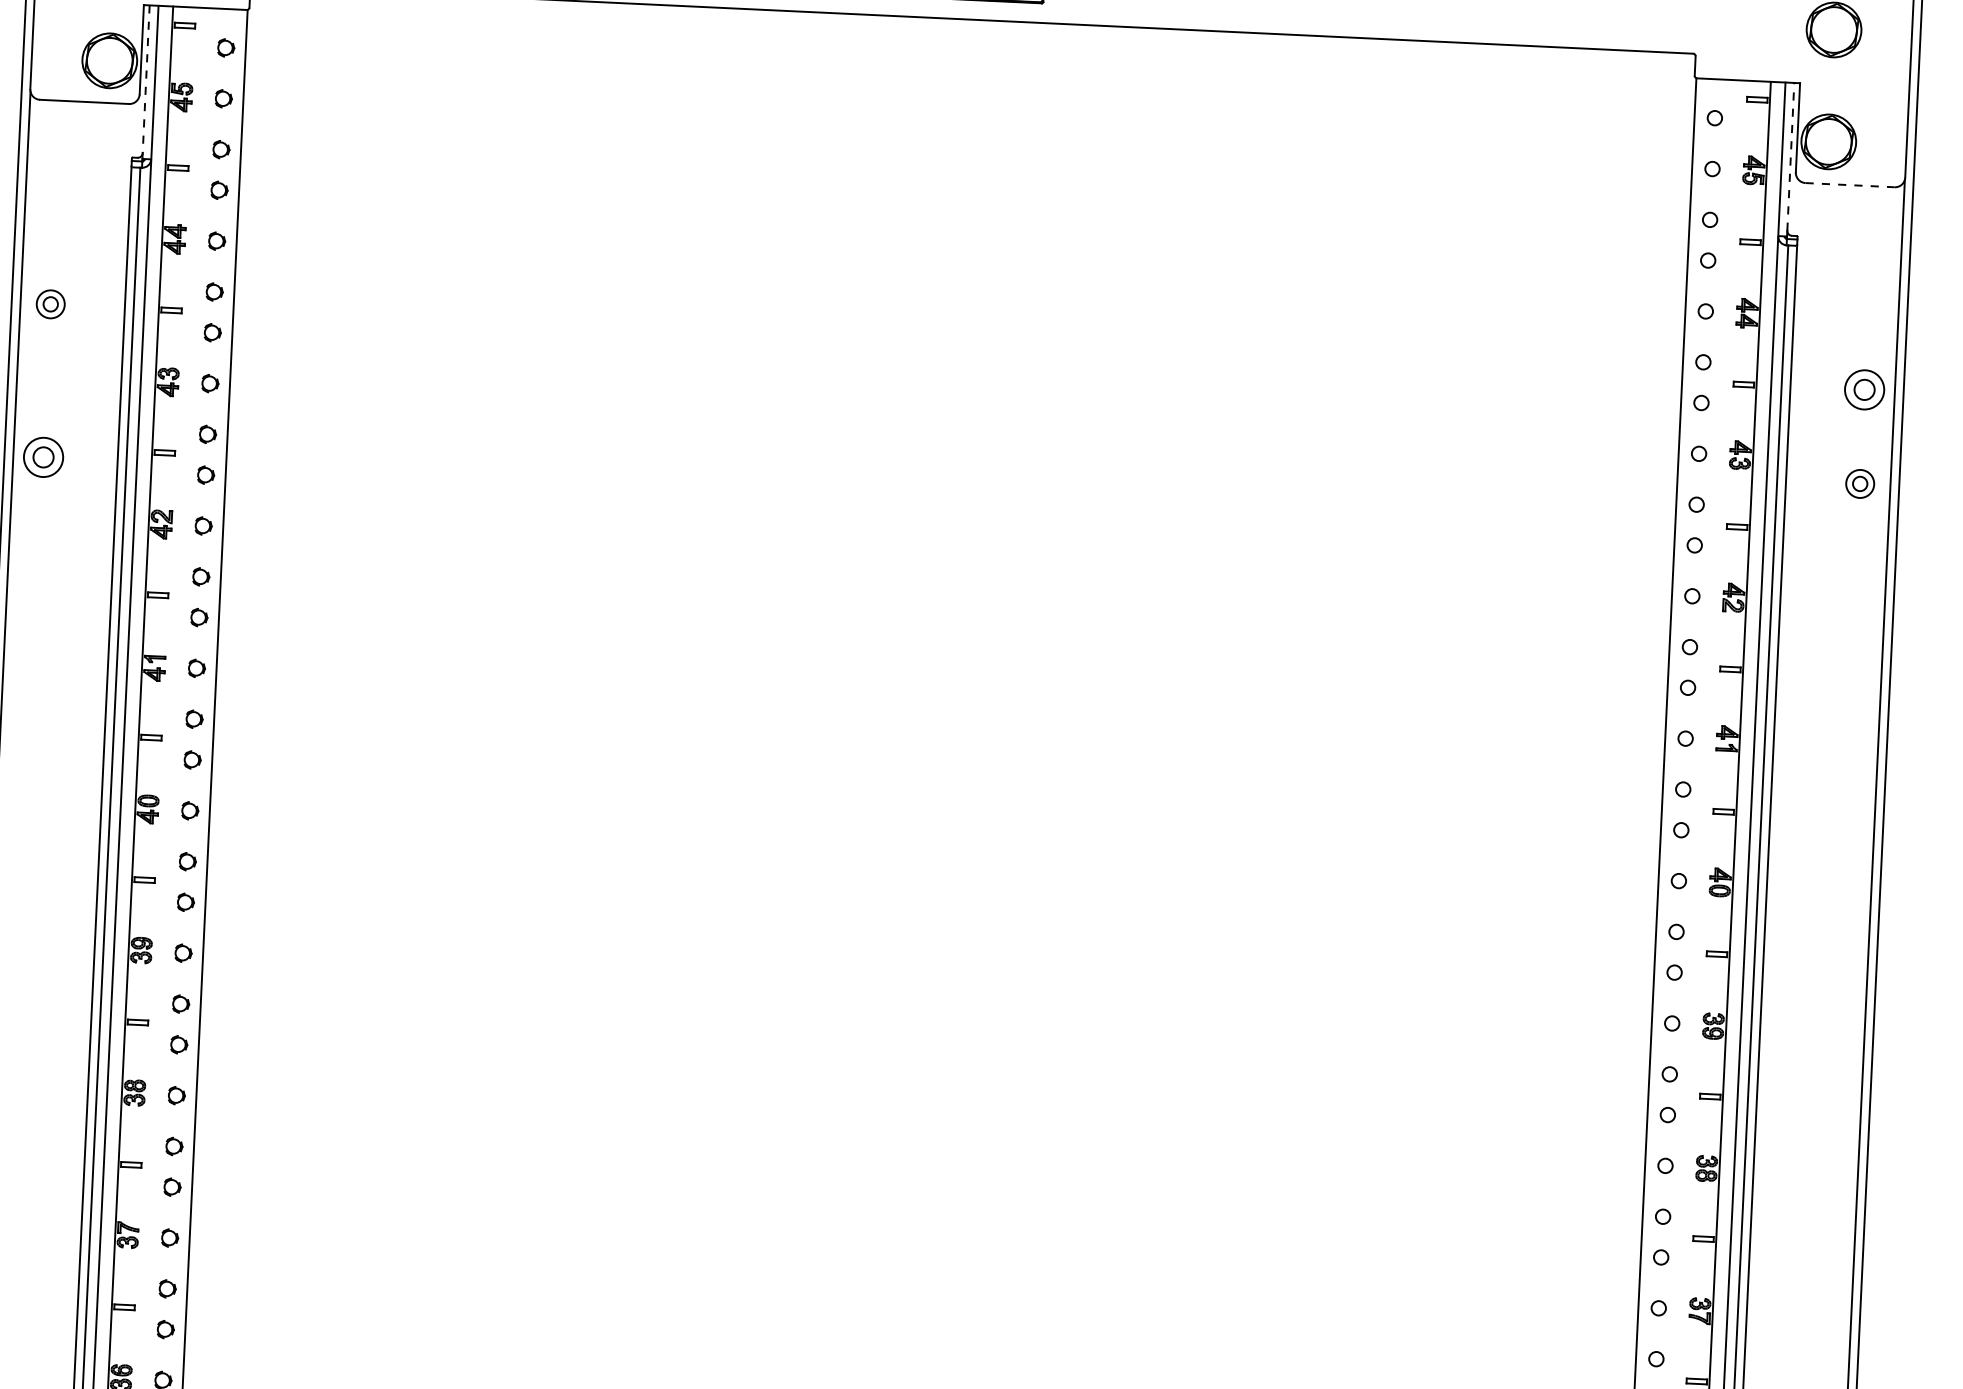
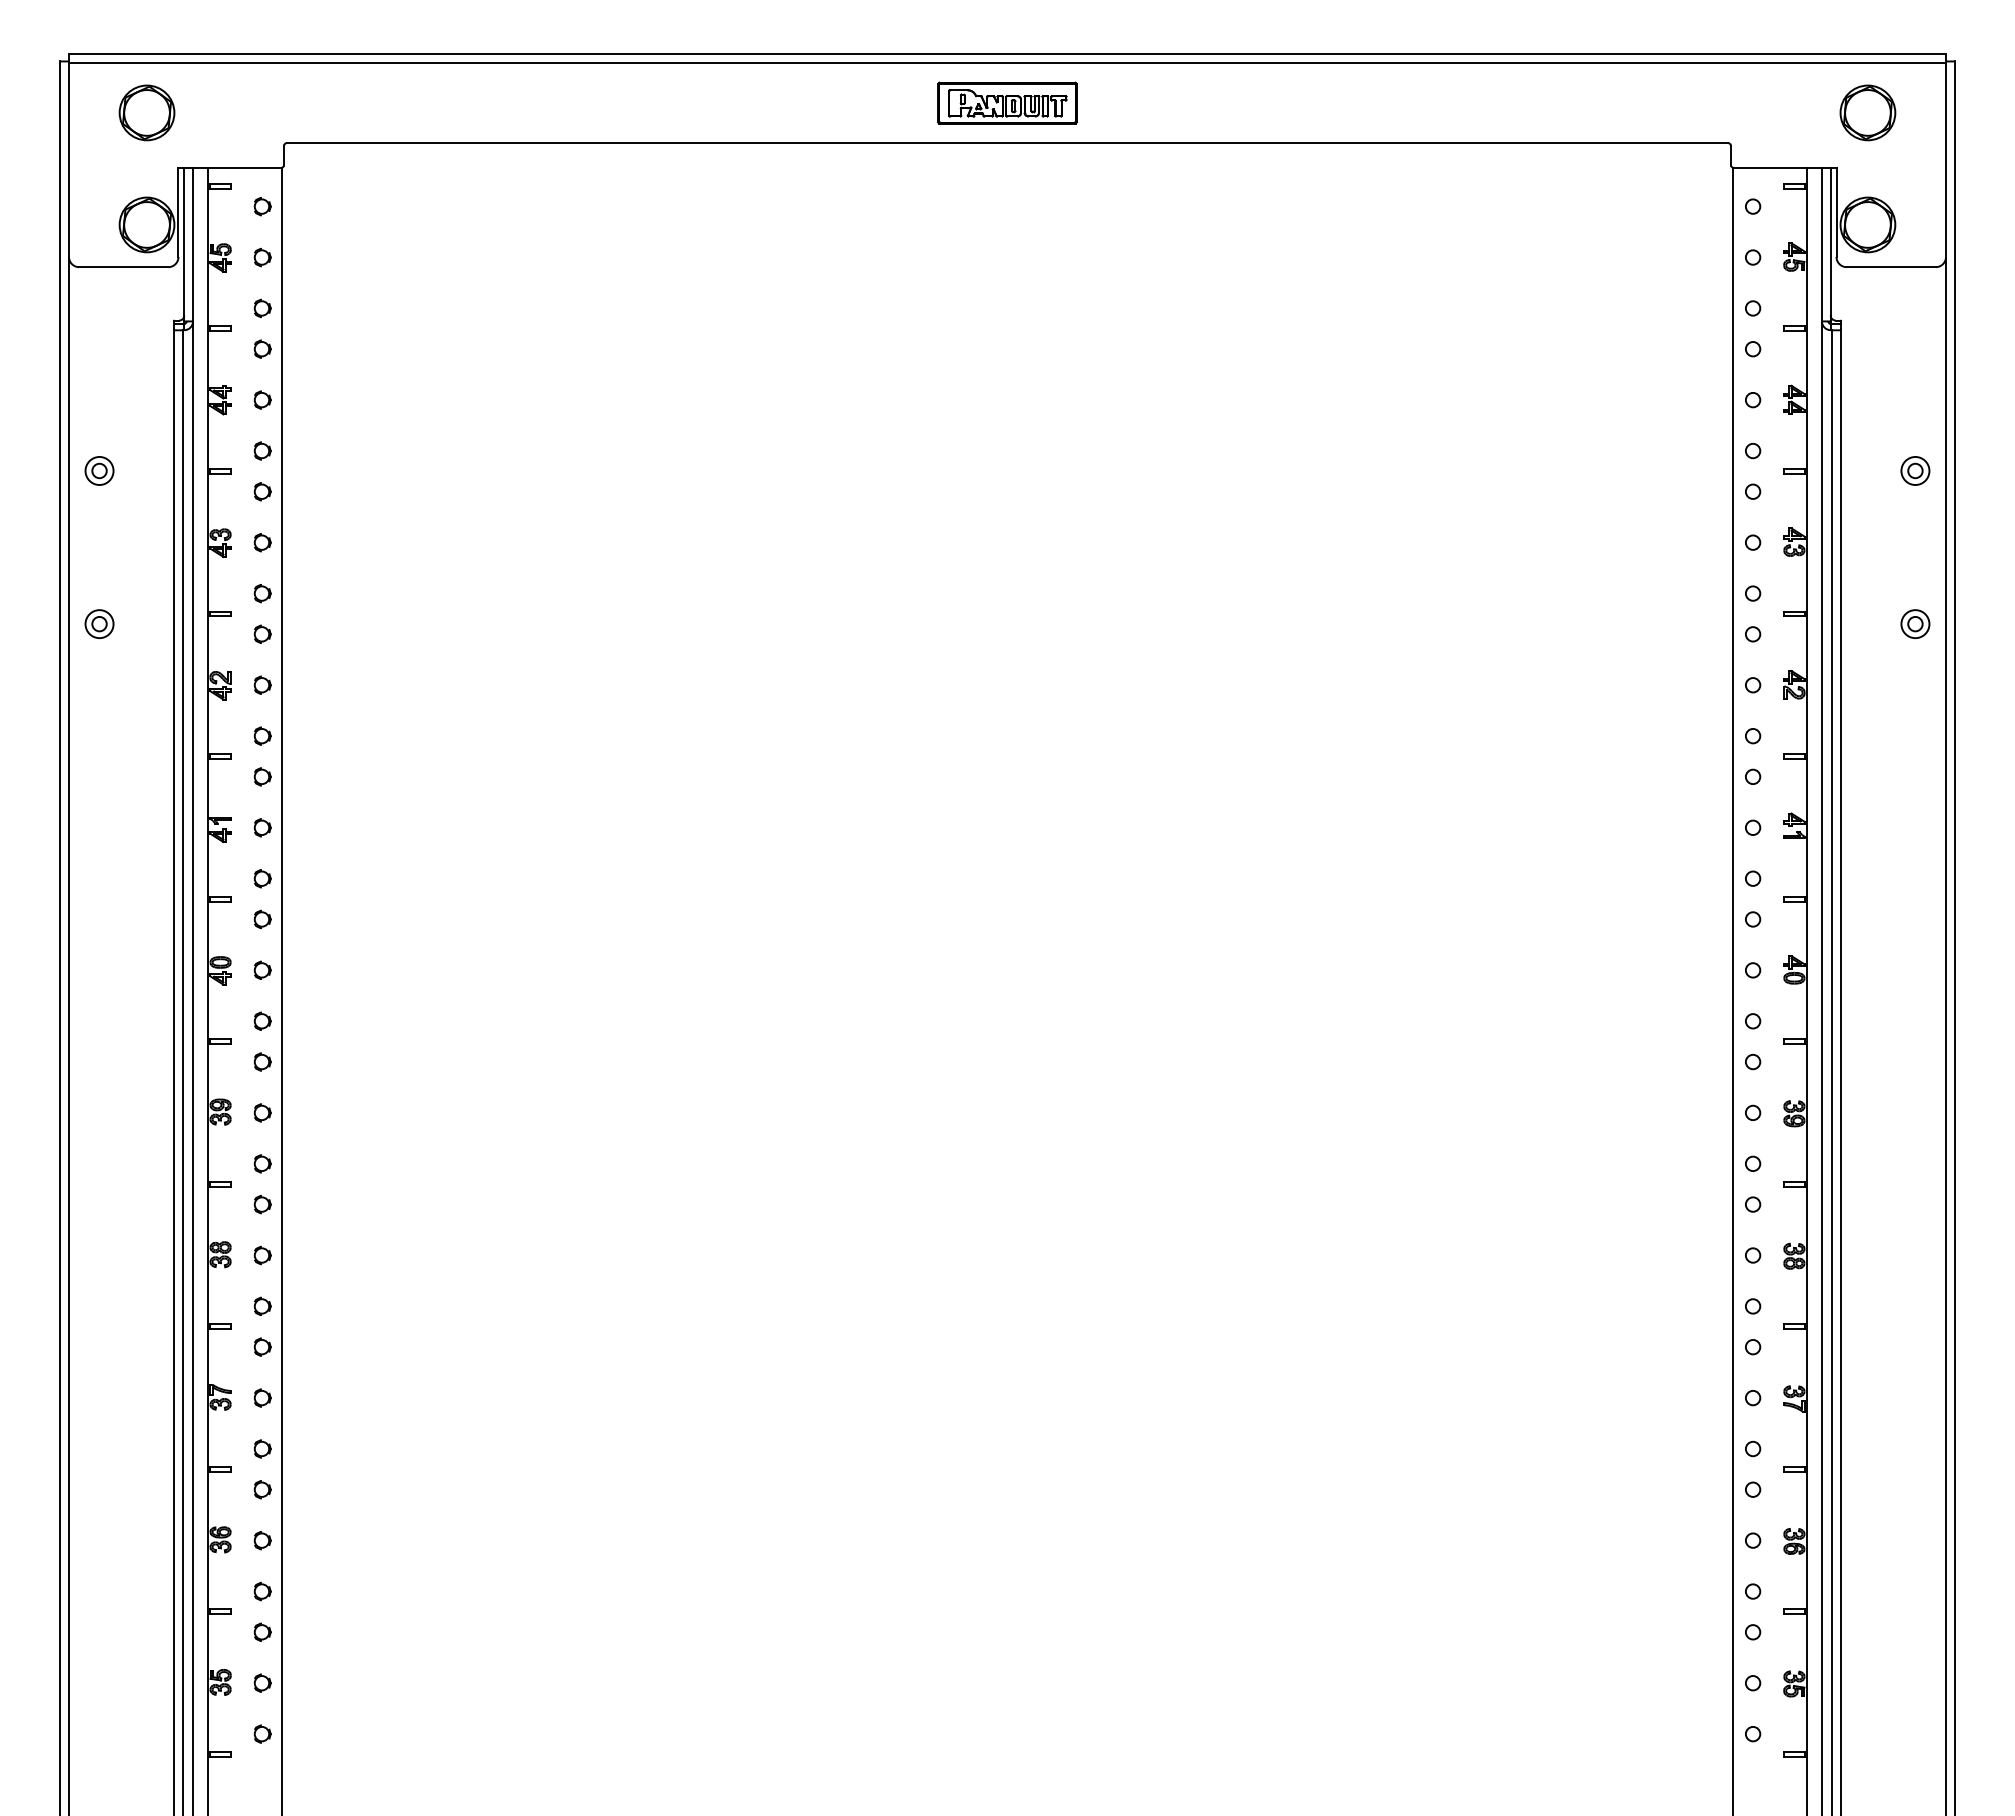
line: (146, 79) -> (184, 241), dashed -> solid
line: (1790, 156) -> (1830, 241), dashed -> solid
line: (1850, 185) -> (1891, 267), dashed -> solid
part: (1864, 389) -> (1915, 470), size x0.71
part: (43, 456) -> (99, 623), size x0.71
part: (1860, 483) -> (1915, 623), moved

